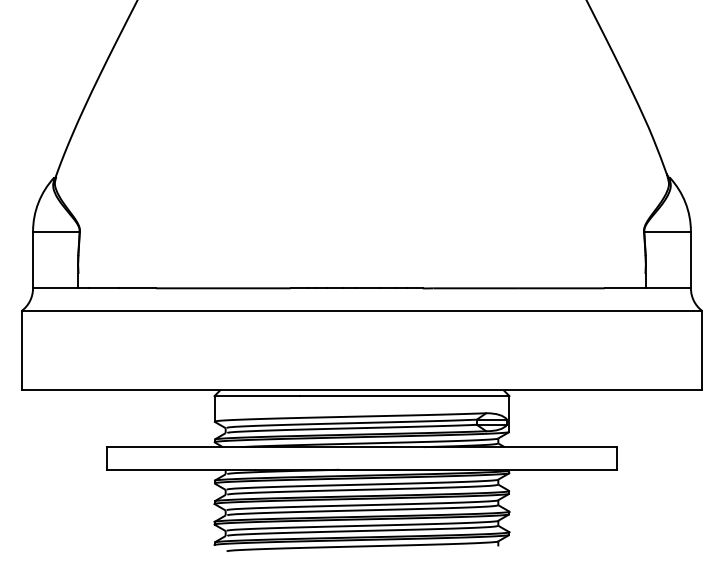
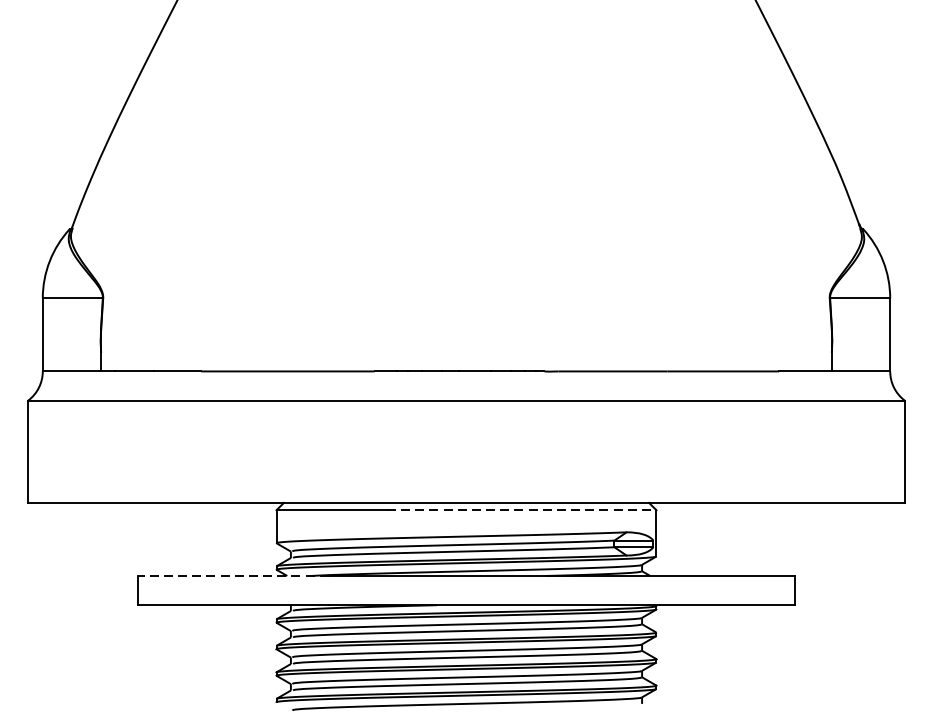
line: (404, 396) -> (521, 510), solid -> dashed
line: (180, 447) -> (232, 576), solid -> dashed

